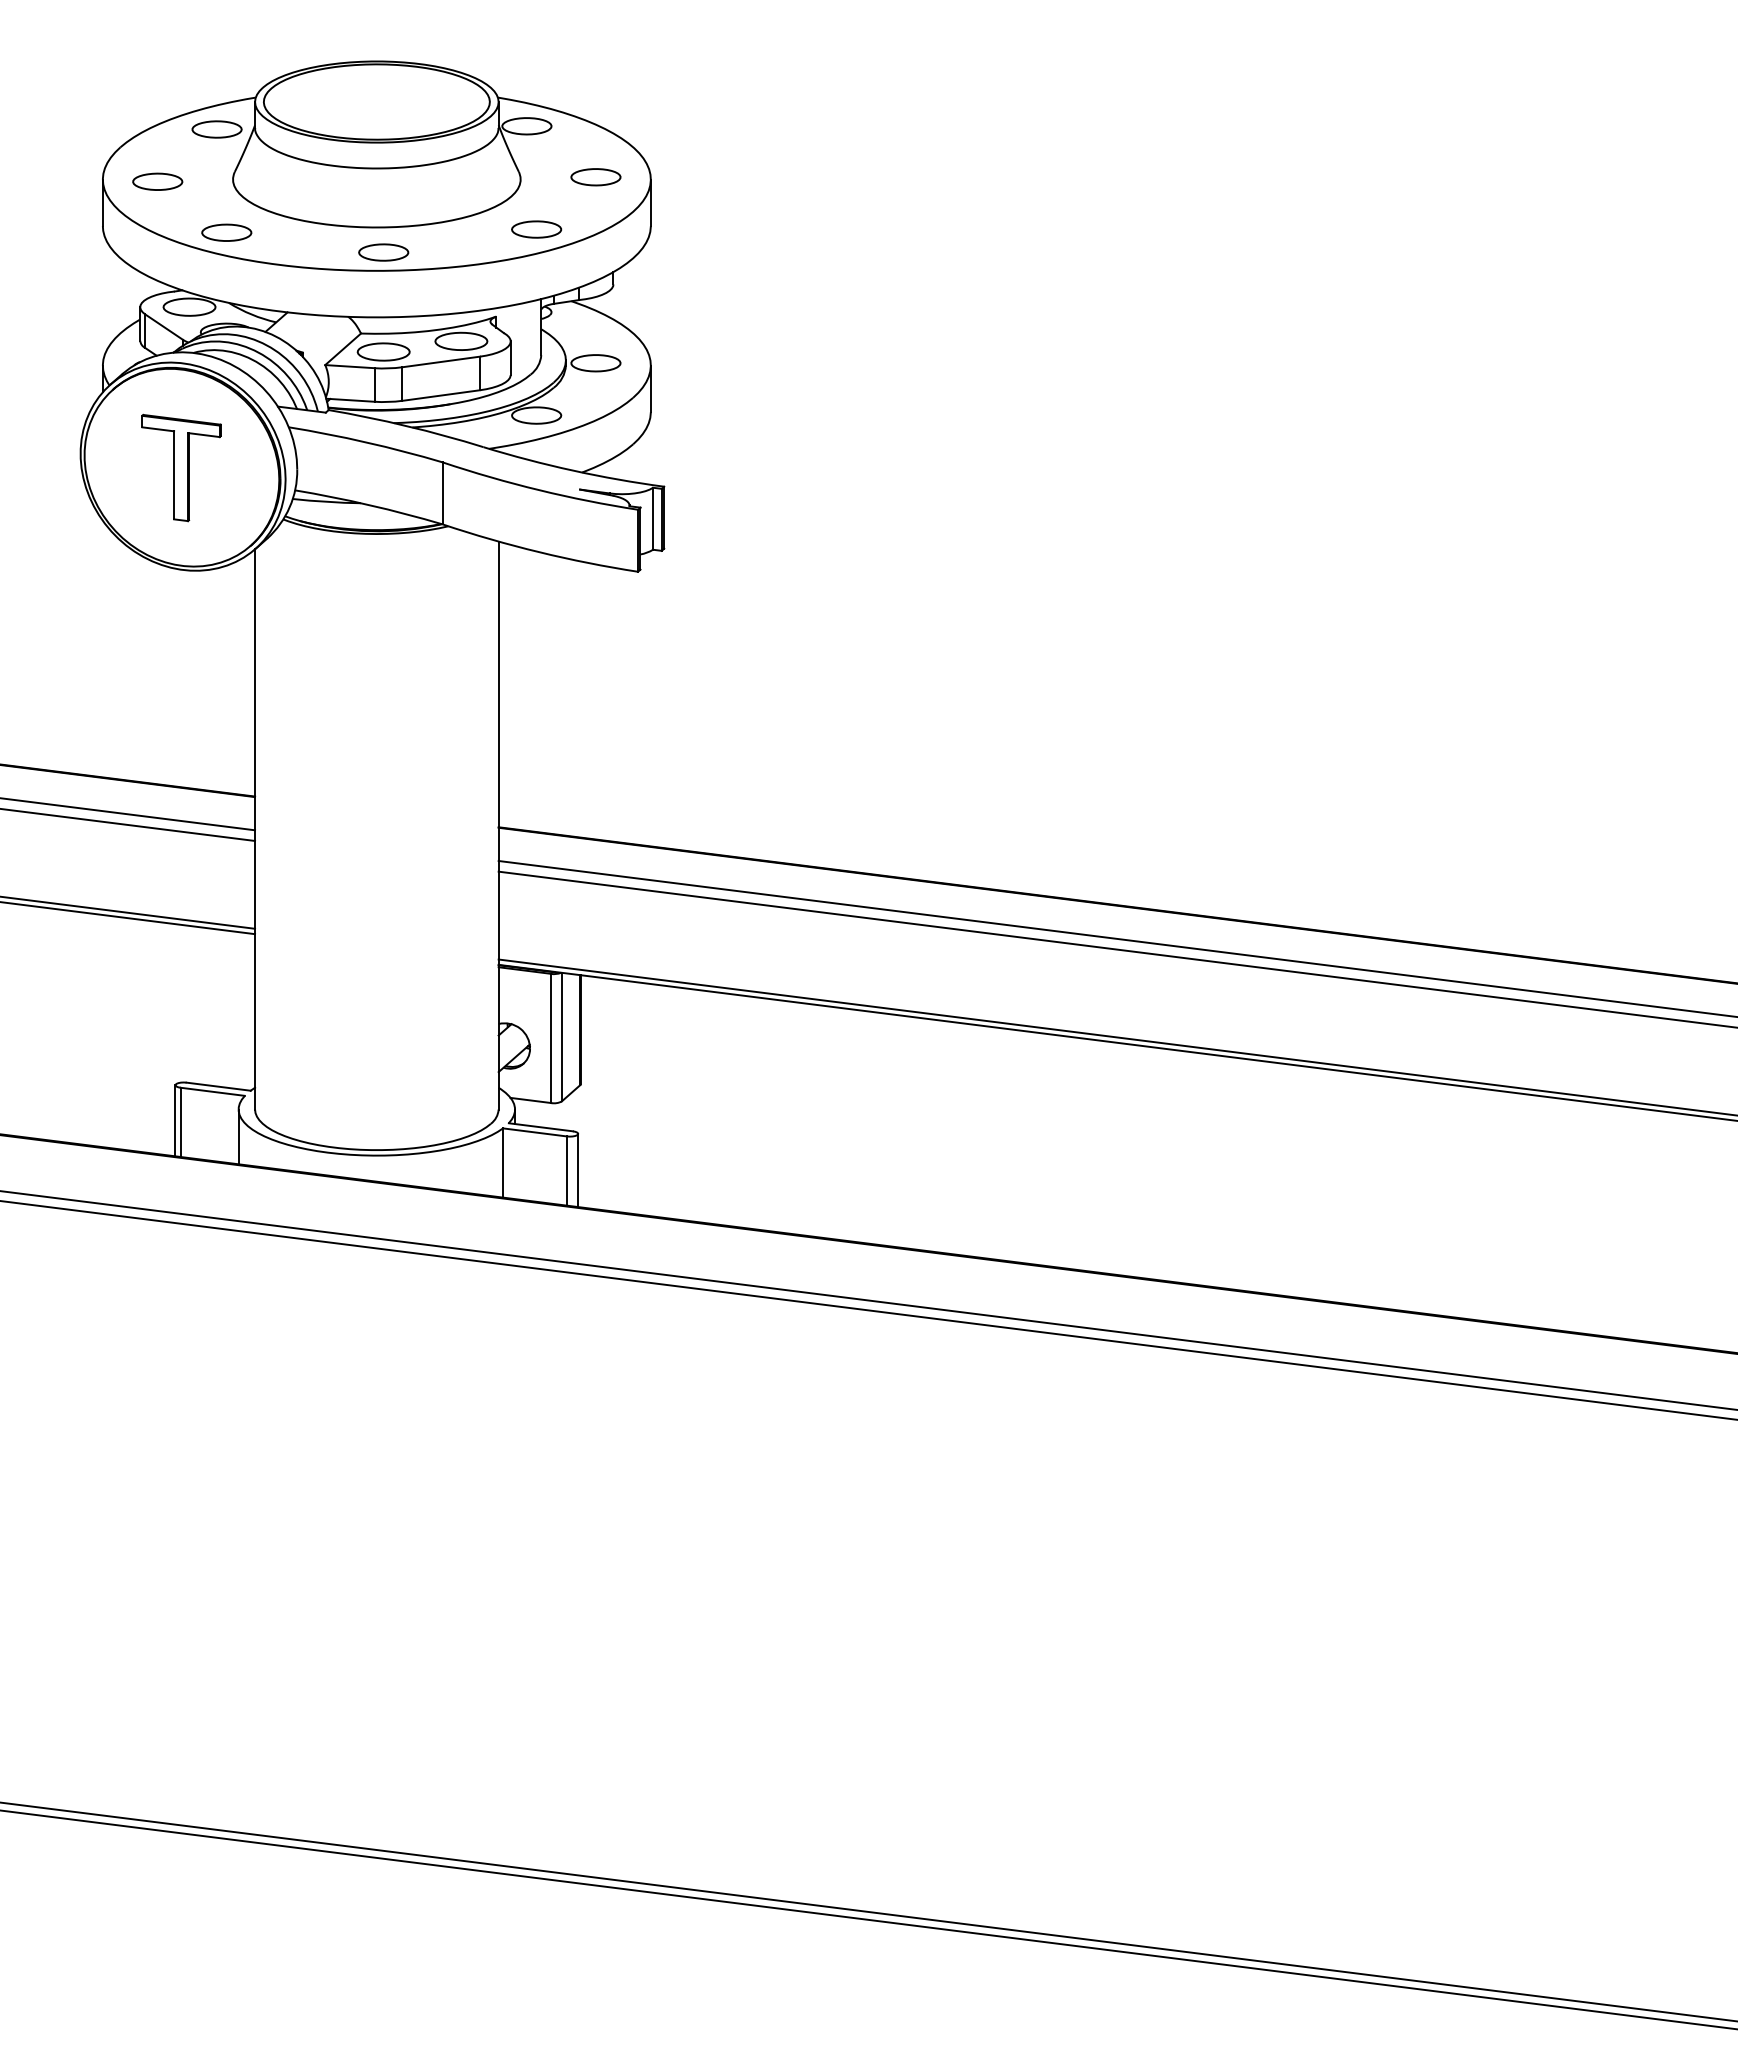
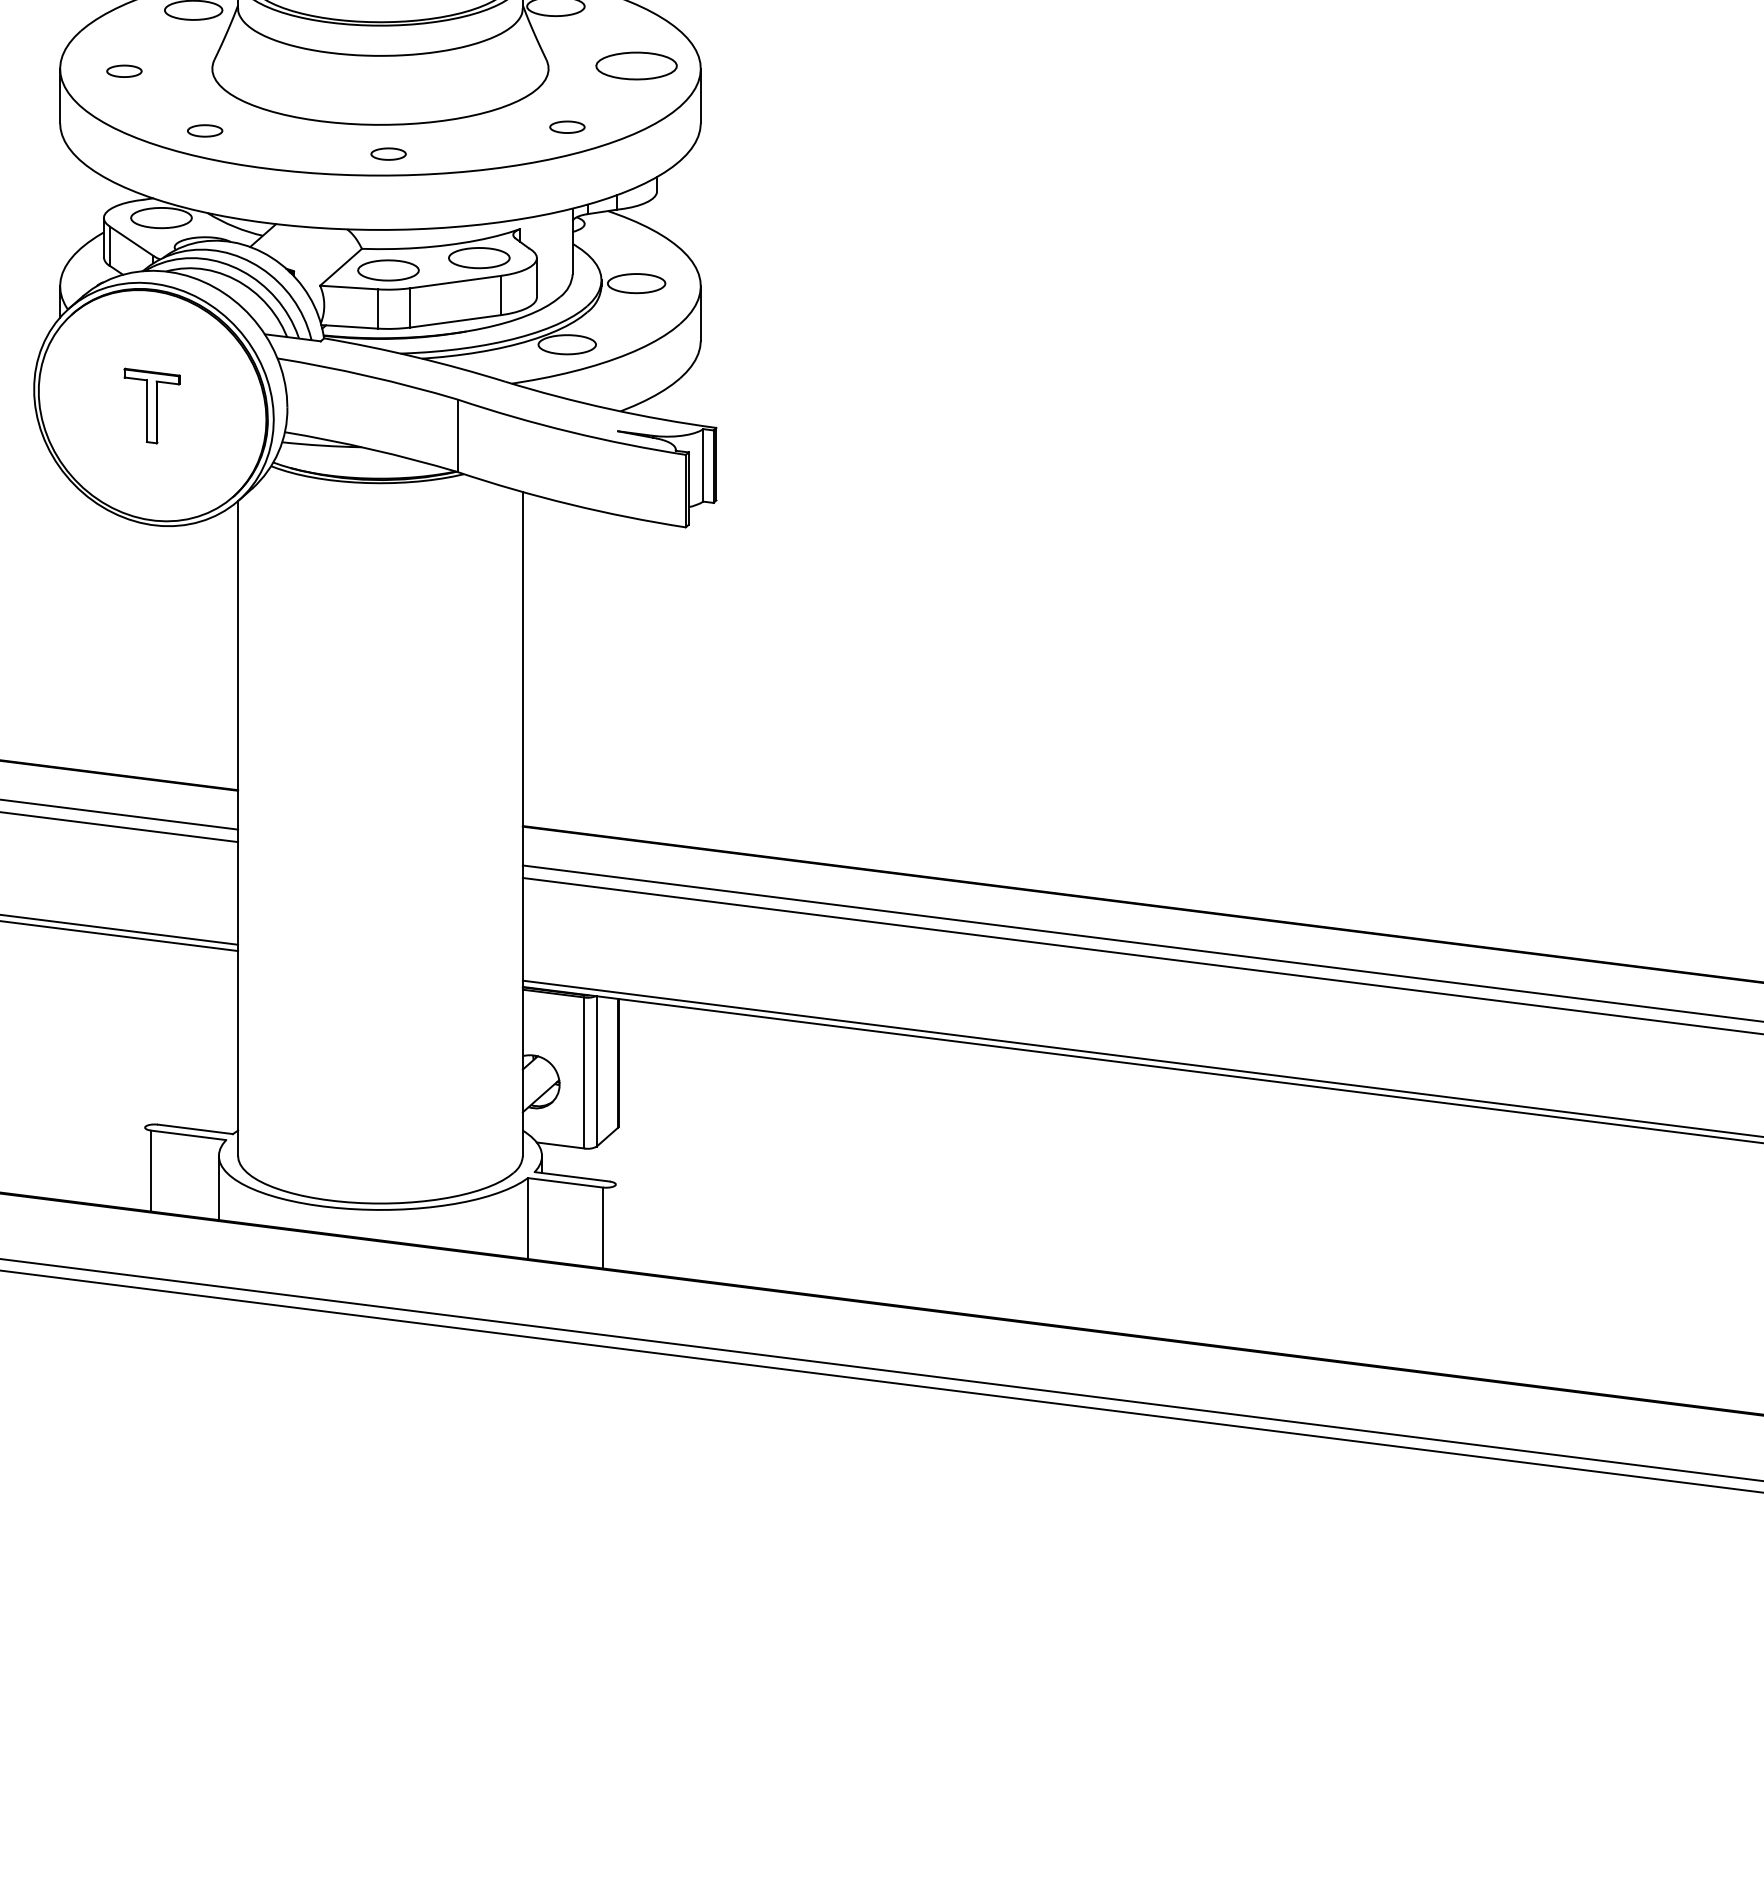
part: (595, 177) -> (636, 66), size x1.4
part: (157, 181) -> (124, 71), size x0.6
part: (536, 229) -> (567, 127), size x0.6
part: (226, 232) -> (204, 130), size x0.6
part: (383, 252) -> (388, 154), size x0.6
part: (181, 467) -> (152, 405), size x0.6
line: (175, 1120) -> (145, 1168), removed
line: (578, 1170) -> (616, 1227), removed

